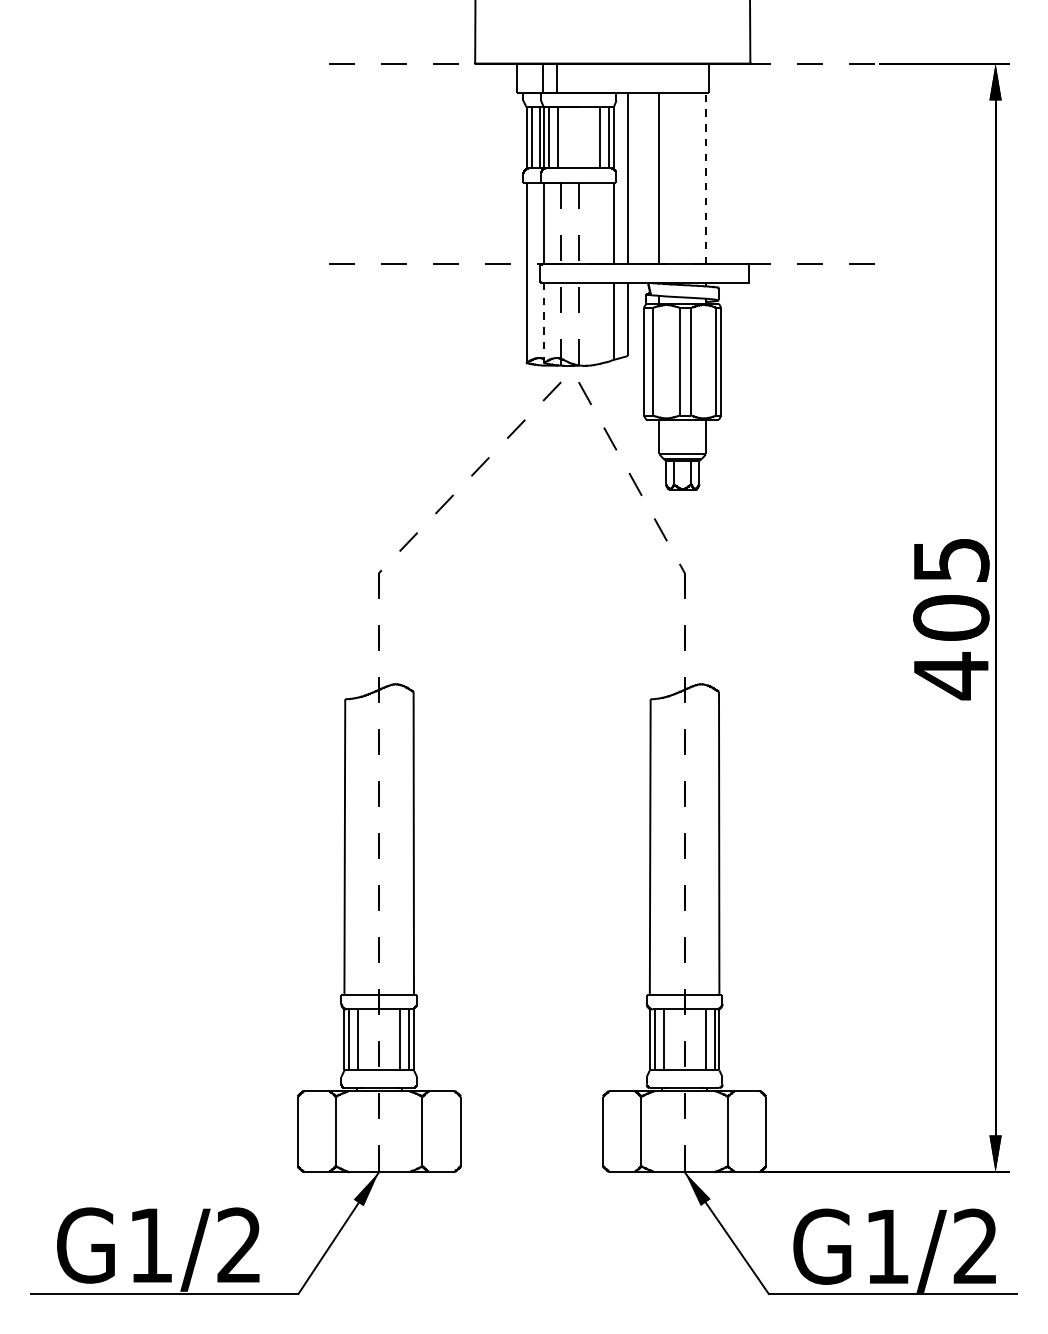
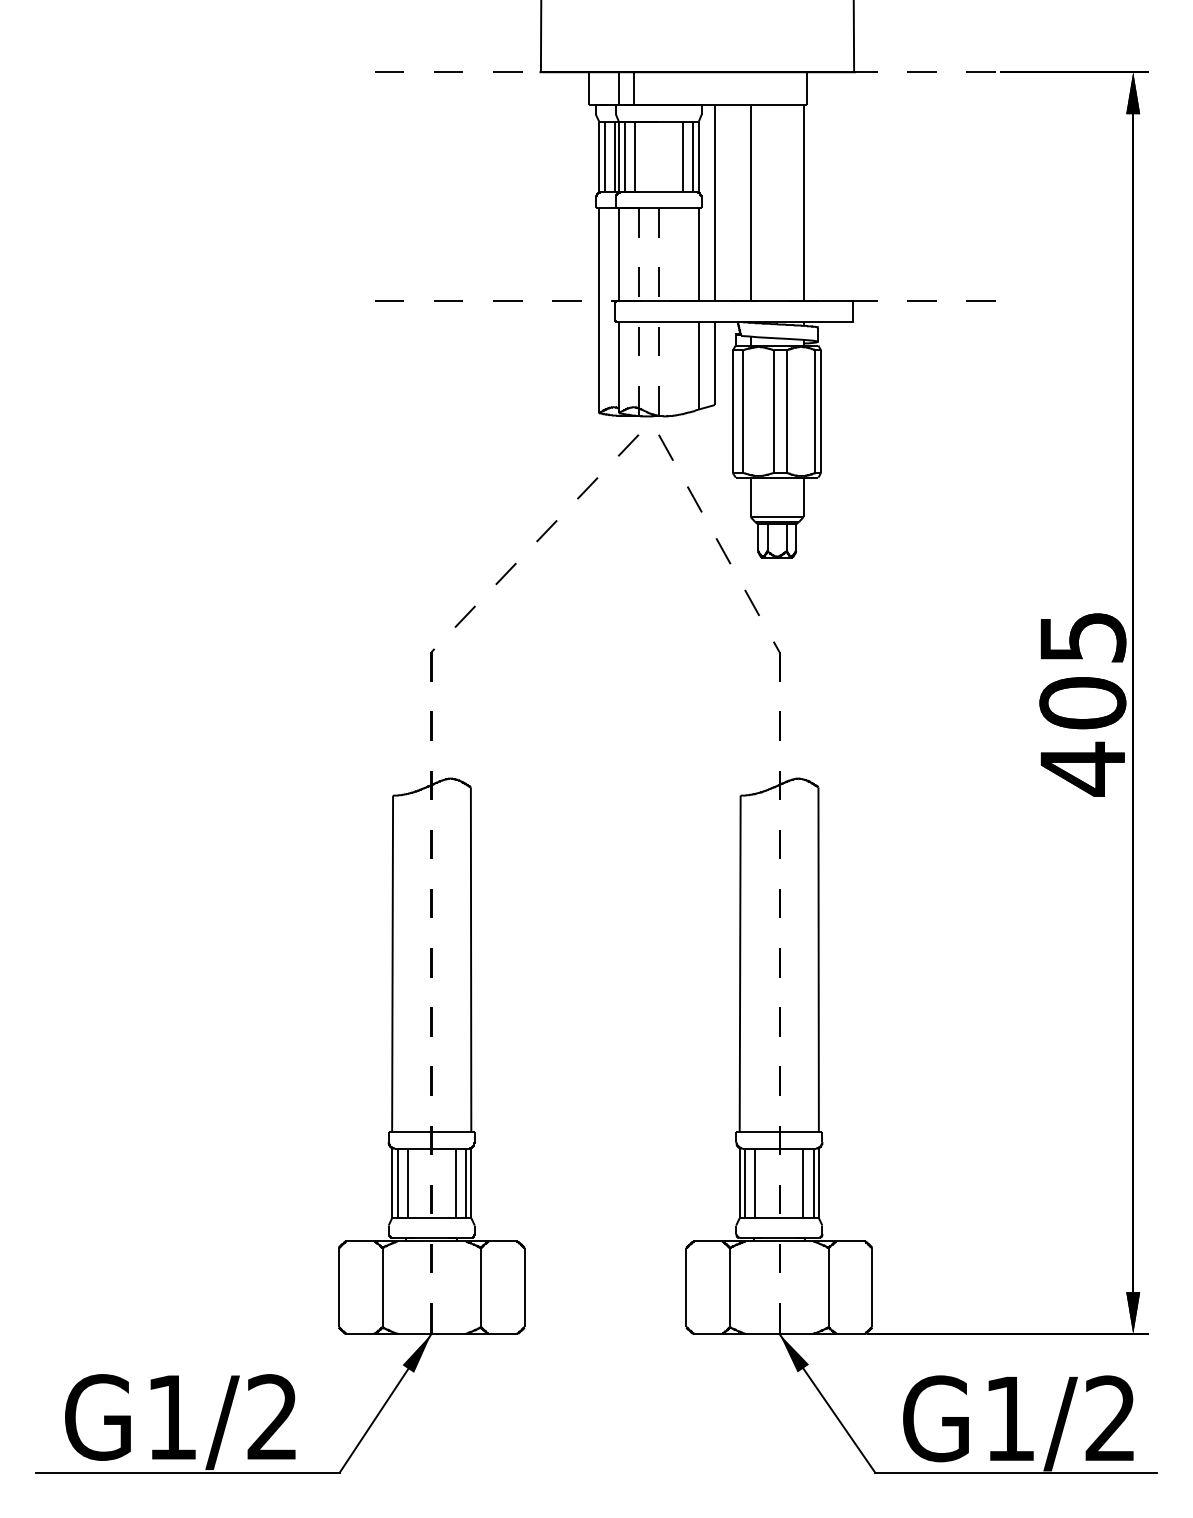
line: (705, 178) -> (803, 203), dashed -> solid
line: (543, 322) -> (618, 366), dashed -> solid

